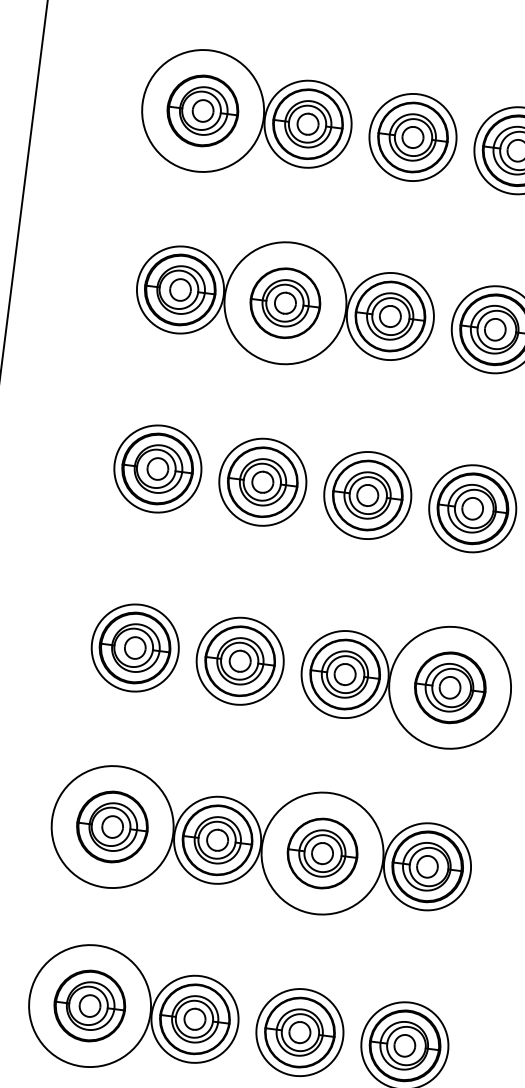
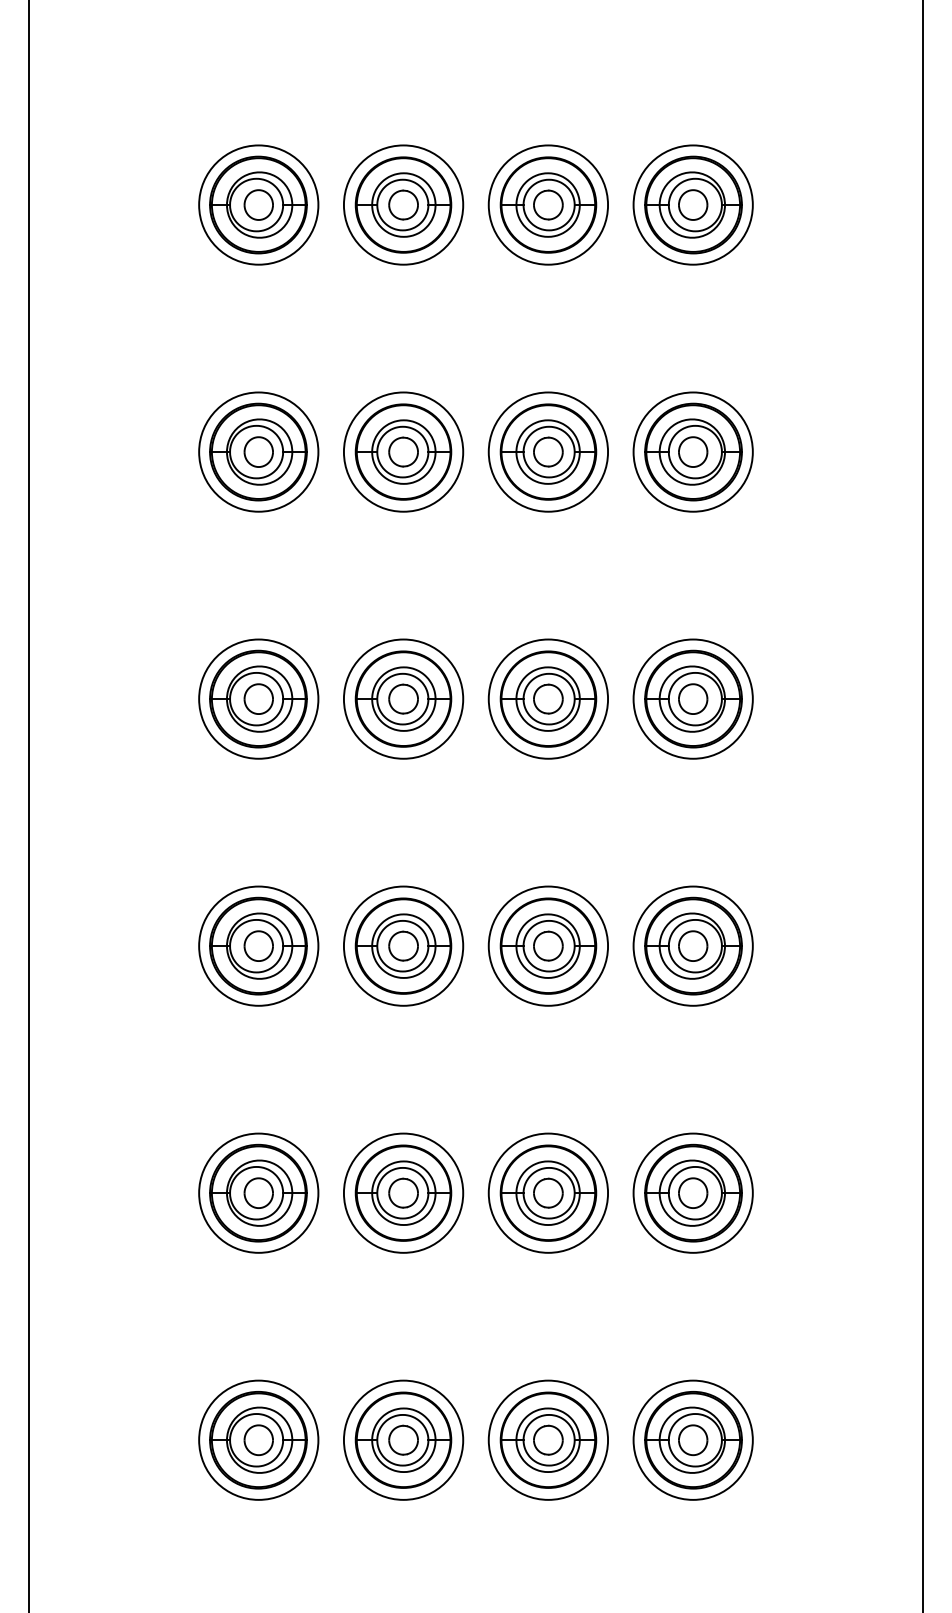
circle: (202, 110) -> (258, 204), size x0.71
circle: (285, 302) -> (403, 451), size x0.71
circle: (449, 687) -> (692, 945), size x0.71
circle: (112, 826) -> (258, 1192), size x0.71
circle: (322, 853) -> (548, 1192), size x0.71
circle: (89, 1005) -> (258, 1439), size x0.71

